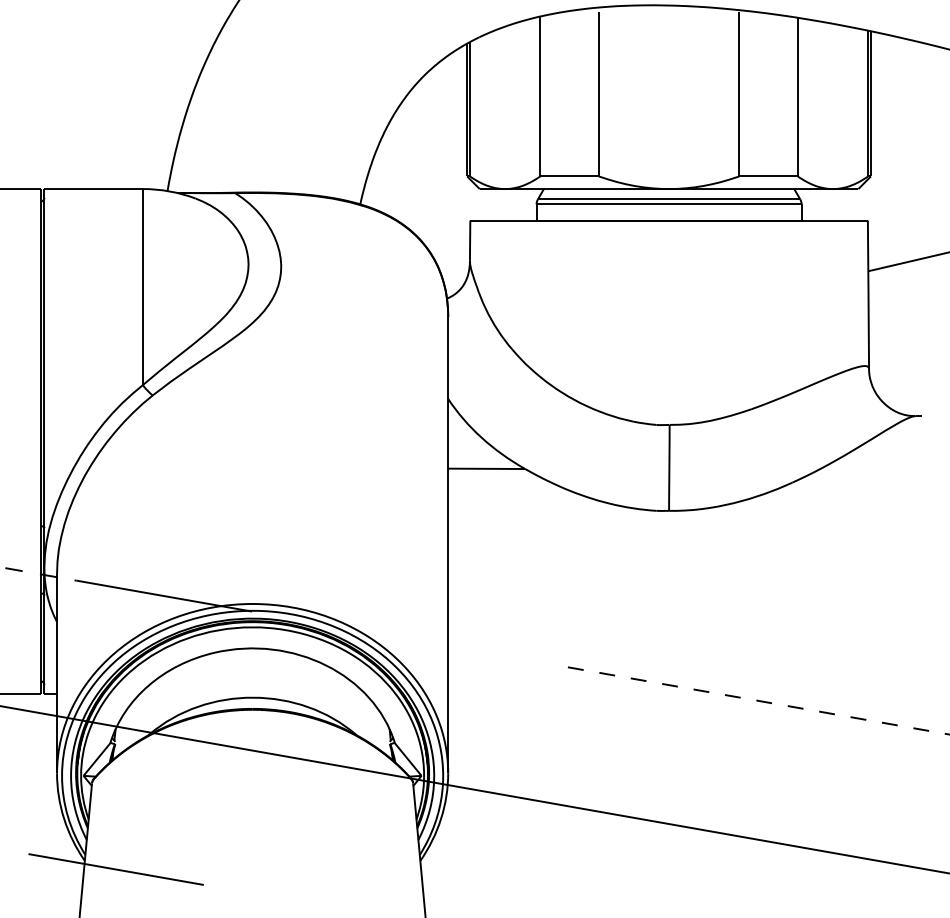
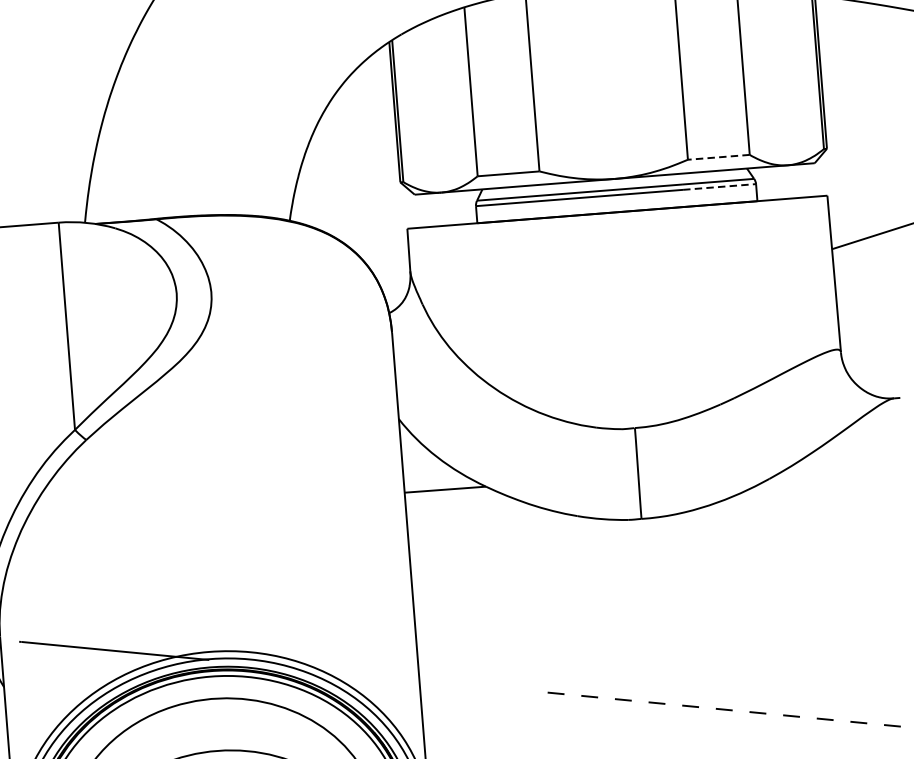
line: (768, 176) -> (718, 157), solid -> dashed
line: (767, 204) -> (720, 187), solid -> dashed

